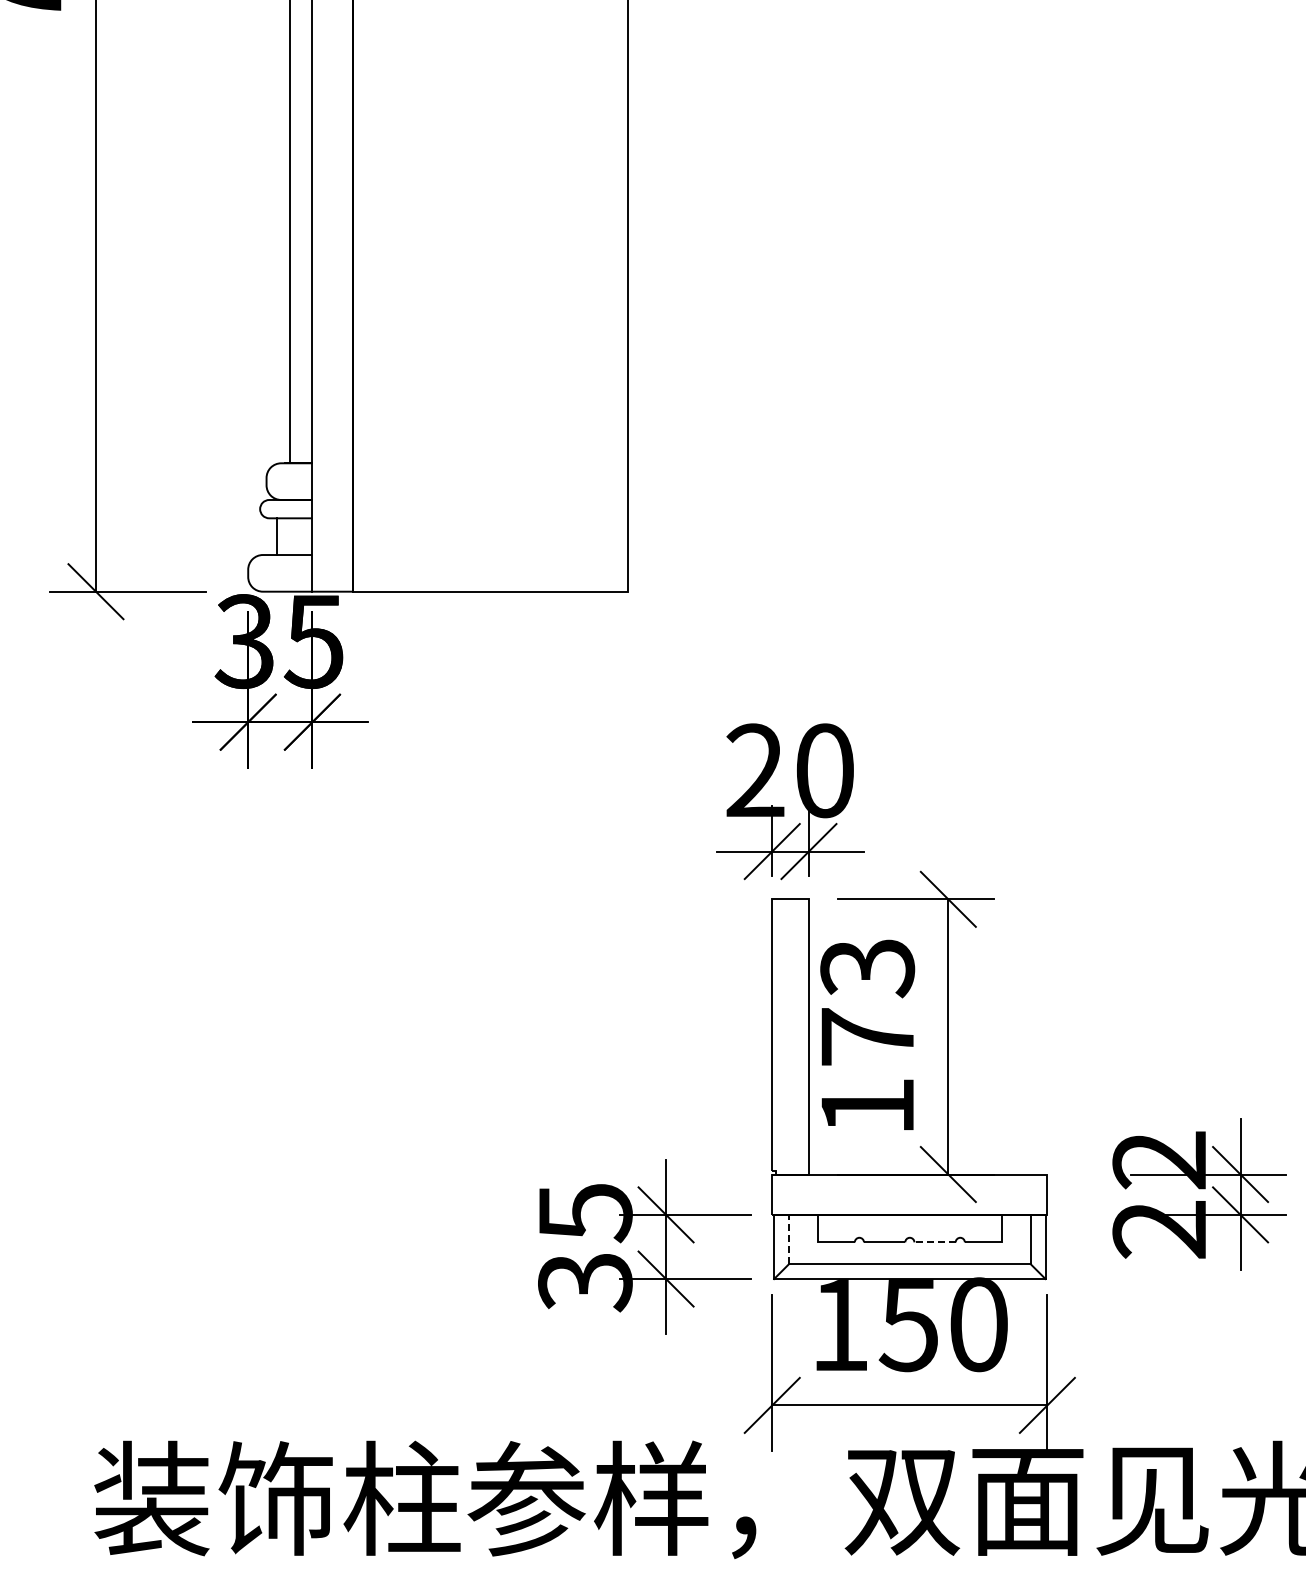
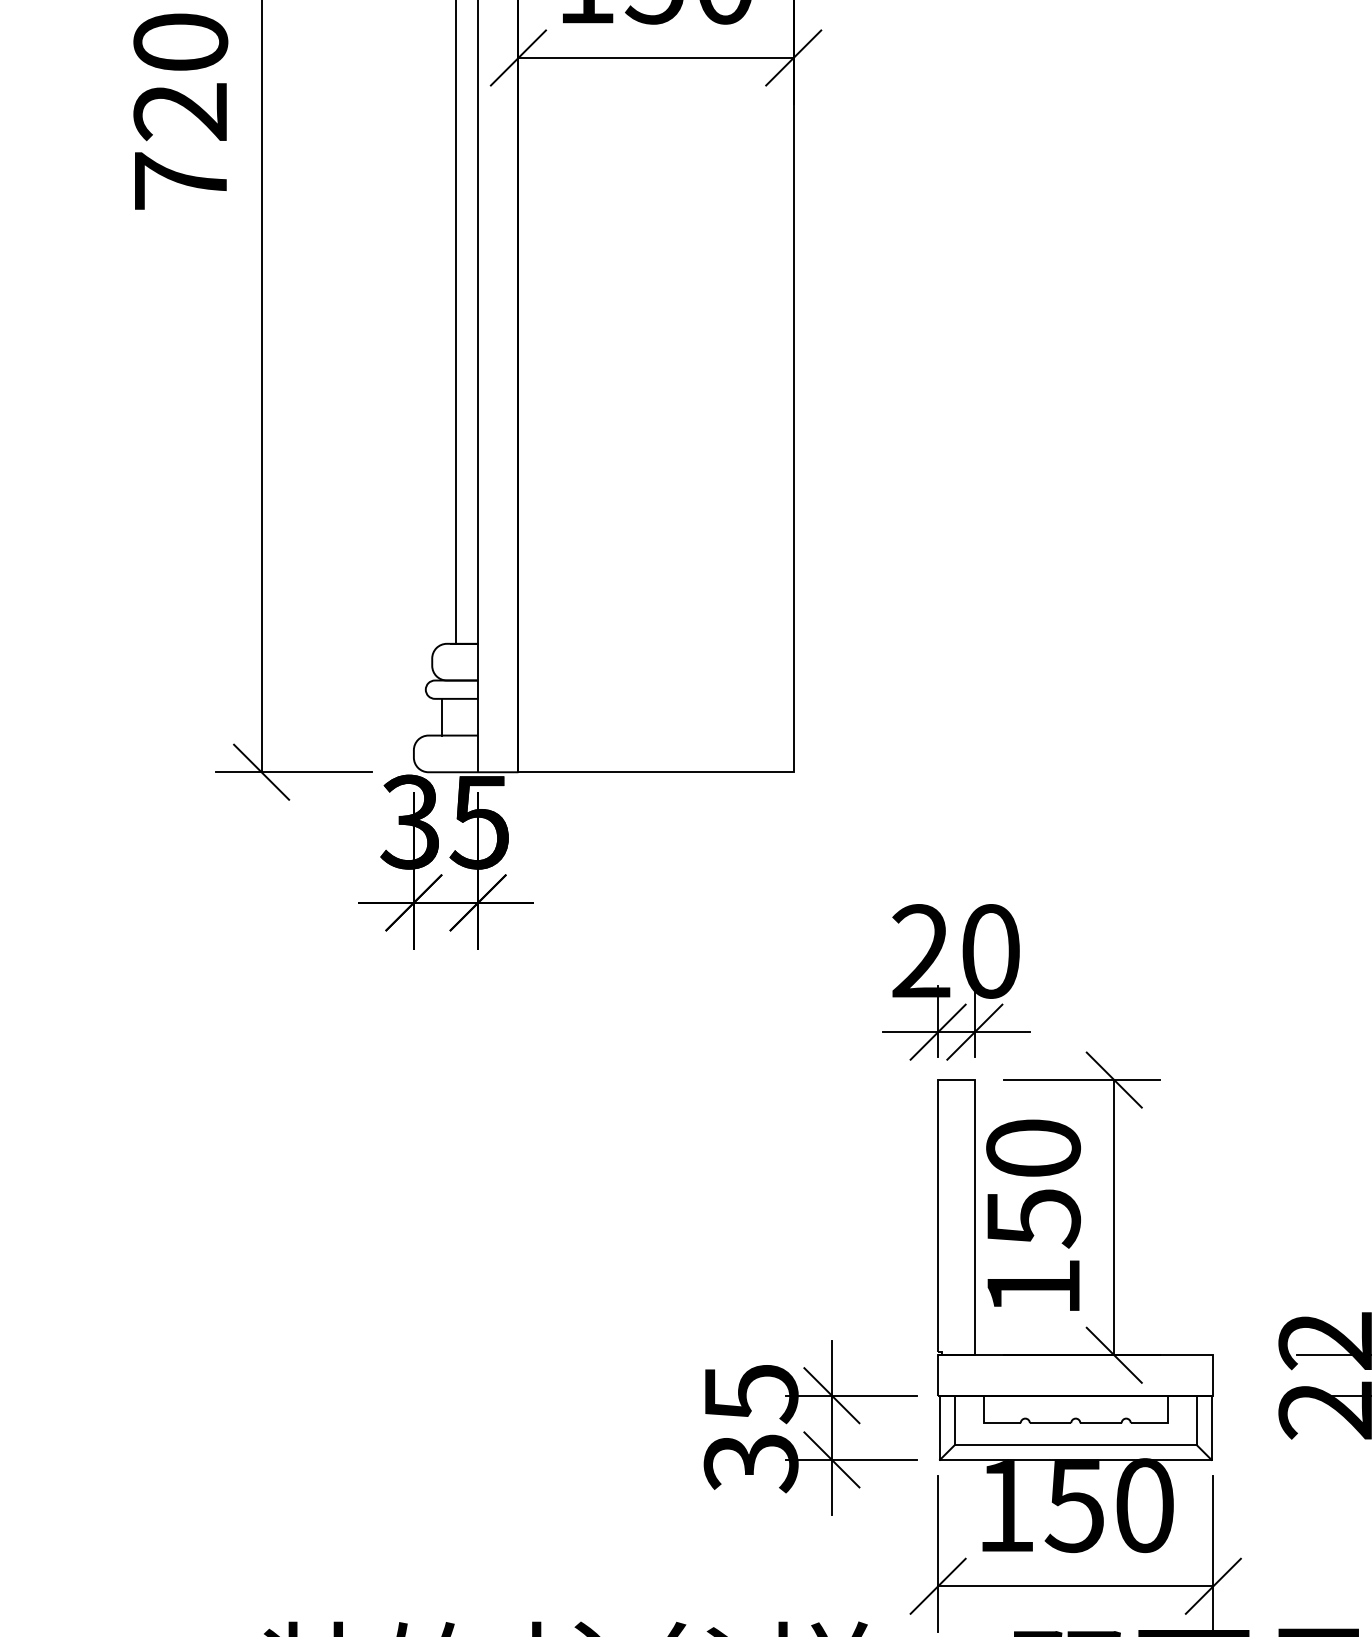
text: (867, 1002) -> (1033, 1183), 173 -> 150
line: (788, 1239) -> (954, 1420), dashed -> solid
line: (935, 1242) -> (1101, 1423), dashed -> solid

